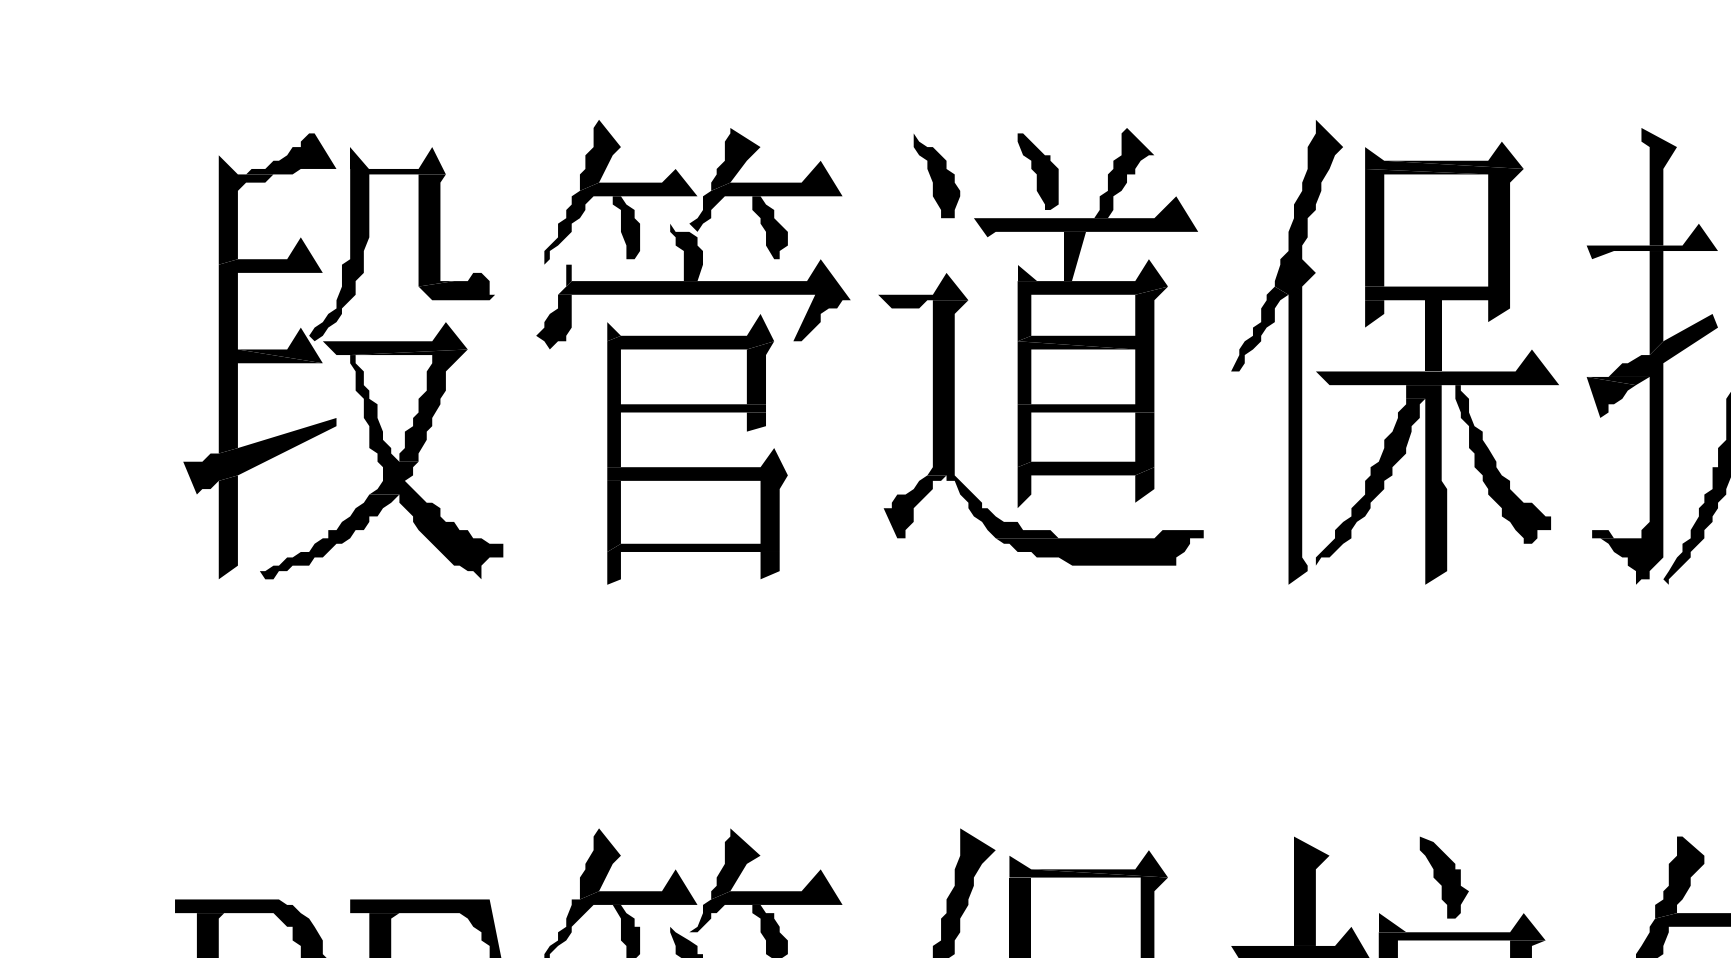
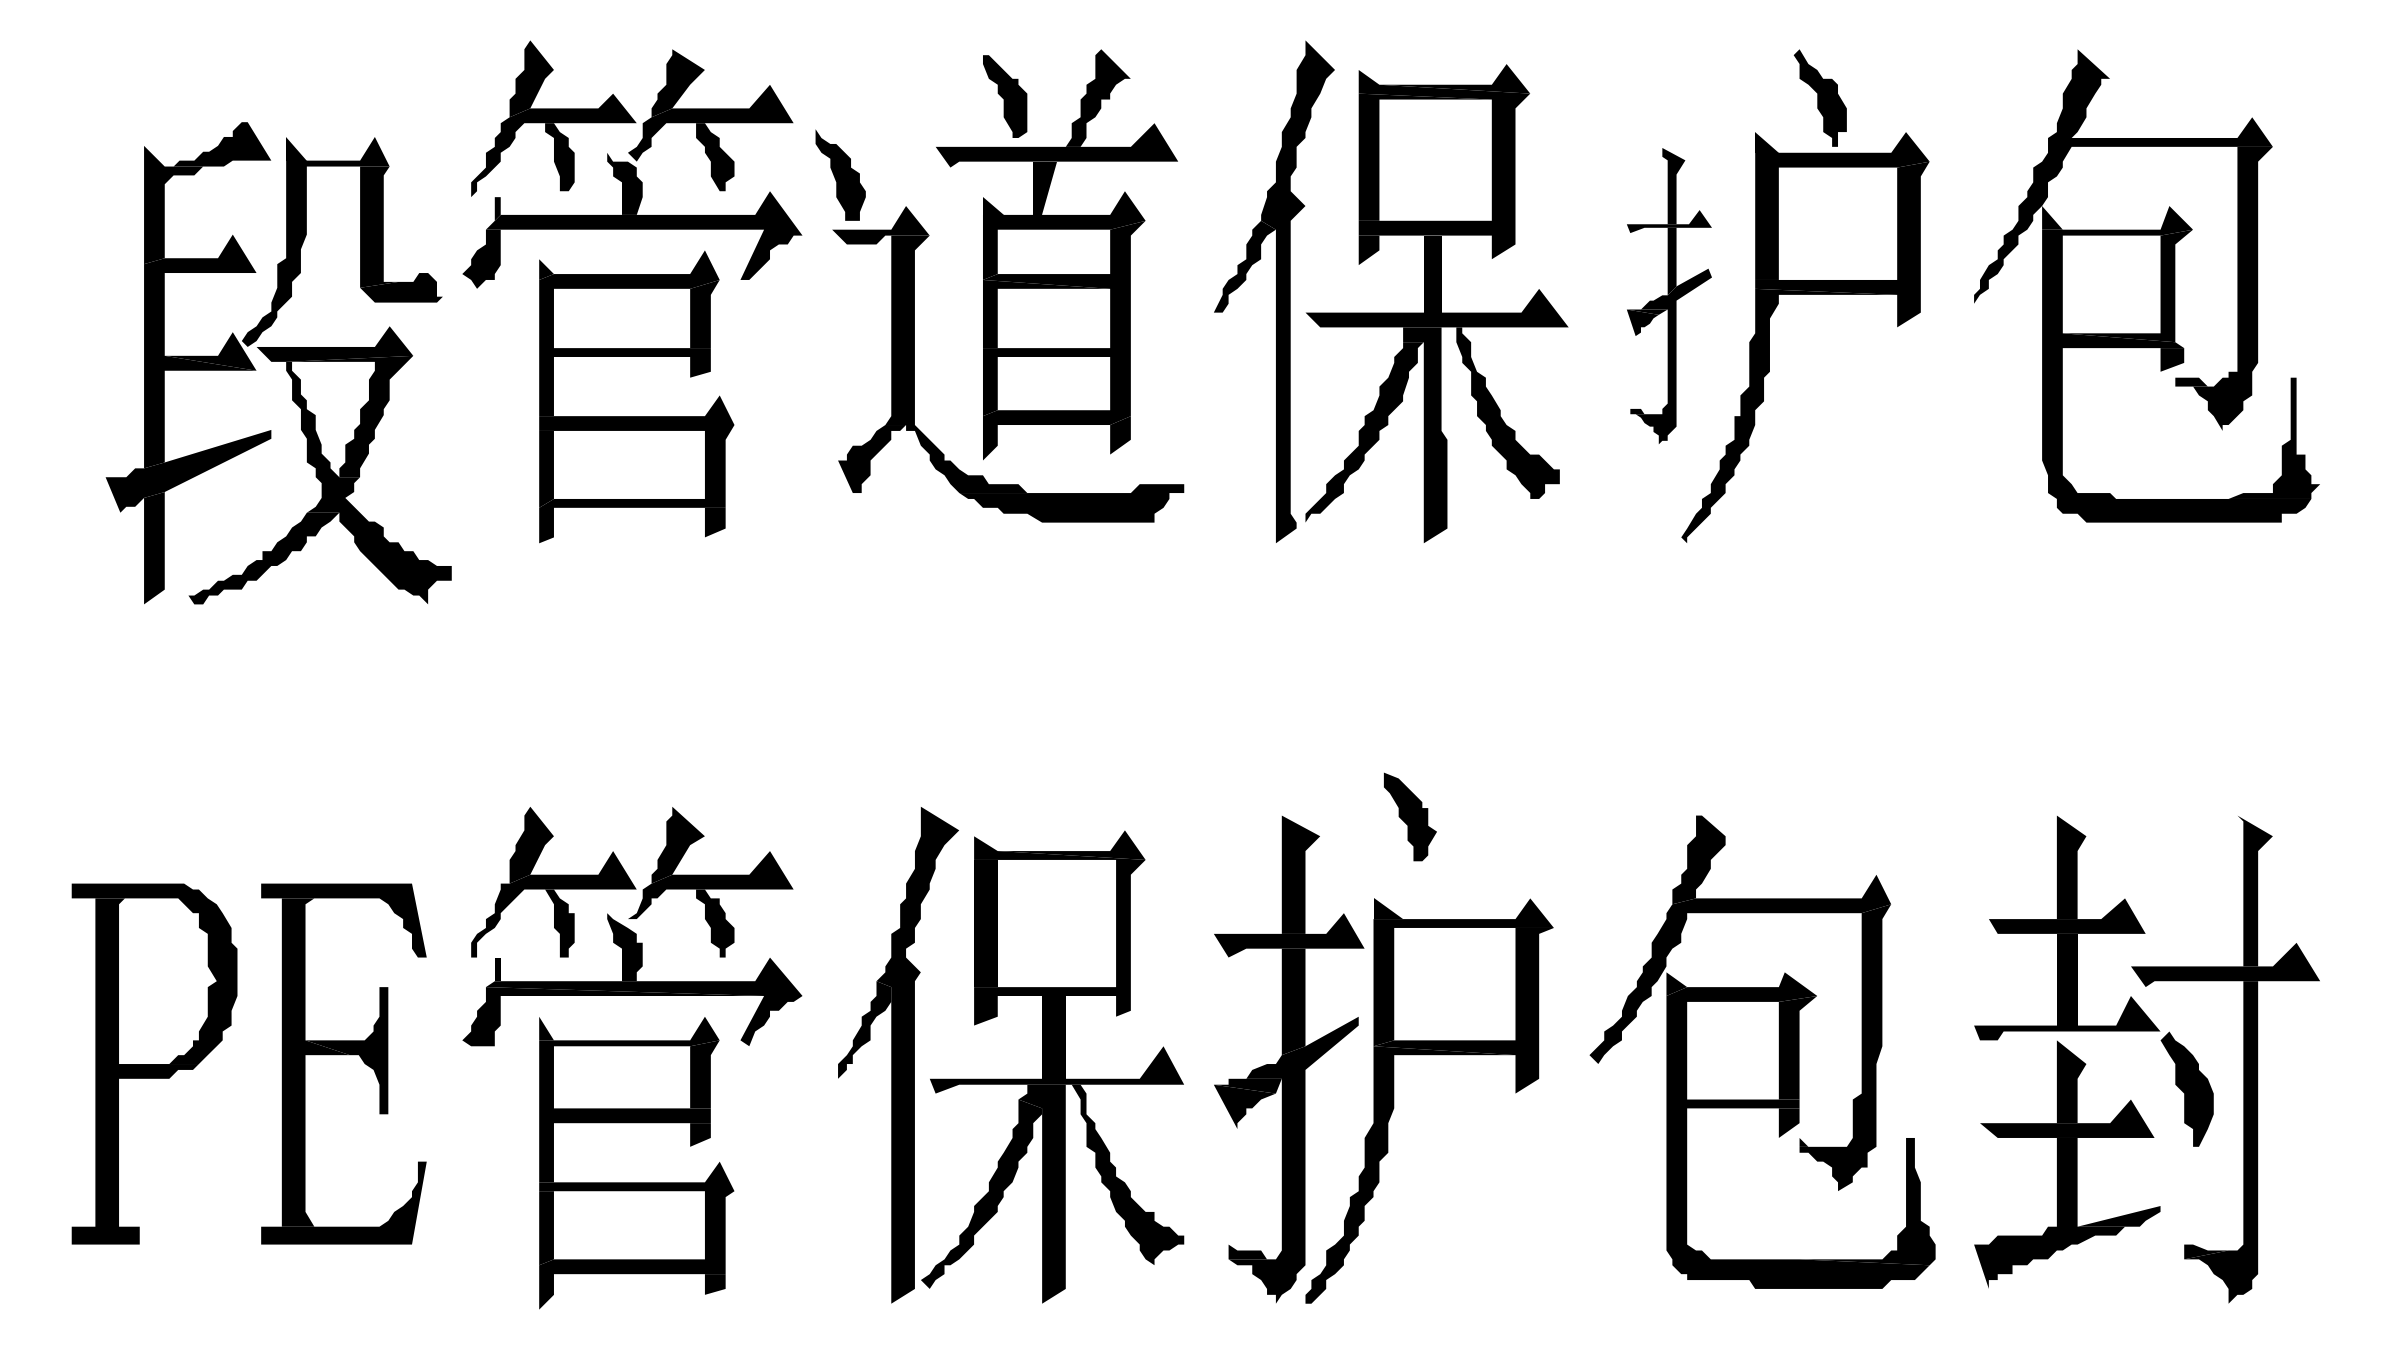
part: (936, 175) -> (840, 174), moved
part: (1652, 355) -> (1669, 295), size x0.6
part: (343, 356) -> (278, 363), moved
part: (1444, 877) -> (1410, 816), moved

